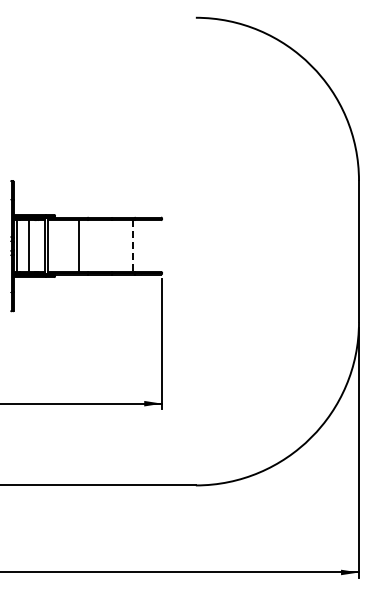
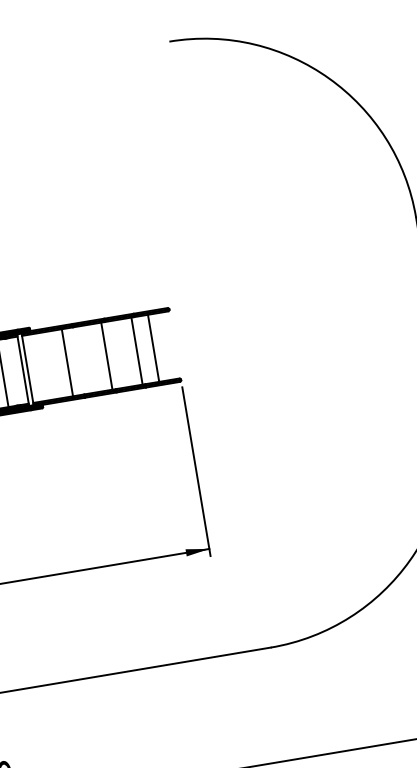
line: (109, 245) -> (106, 355), added
line: (145, 245) -> (153, 347), added
line: (132, 246) -> (136, 351), dashed -> solid

